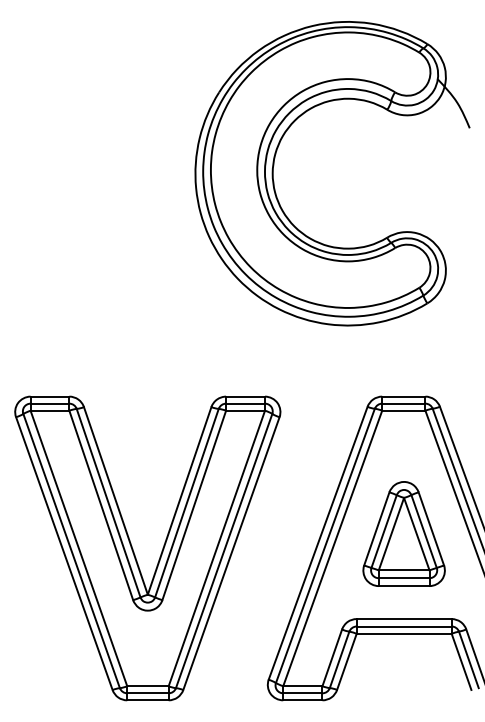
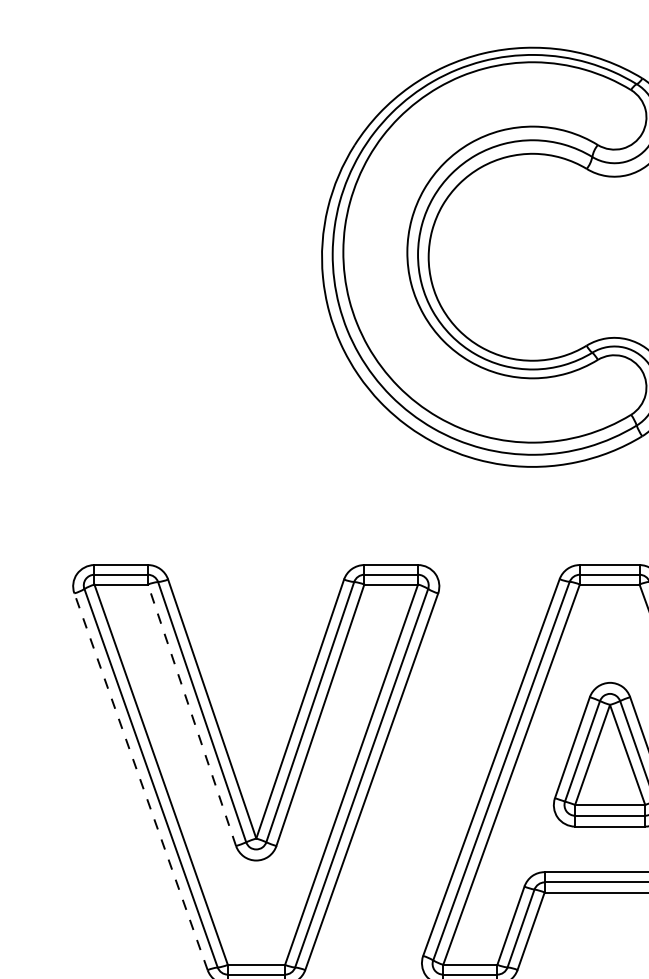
line: (101, 505) -> (192, 715), solid -> dashed
line: (64, 553) -> (141, 781), solid -> dashed

